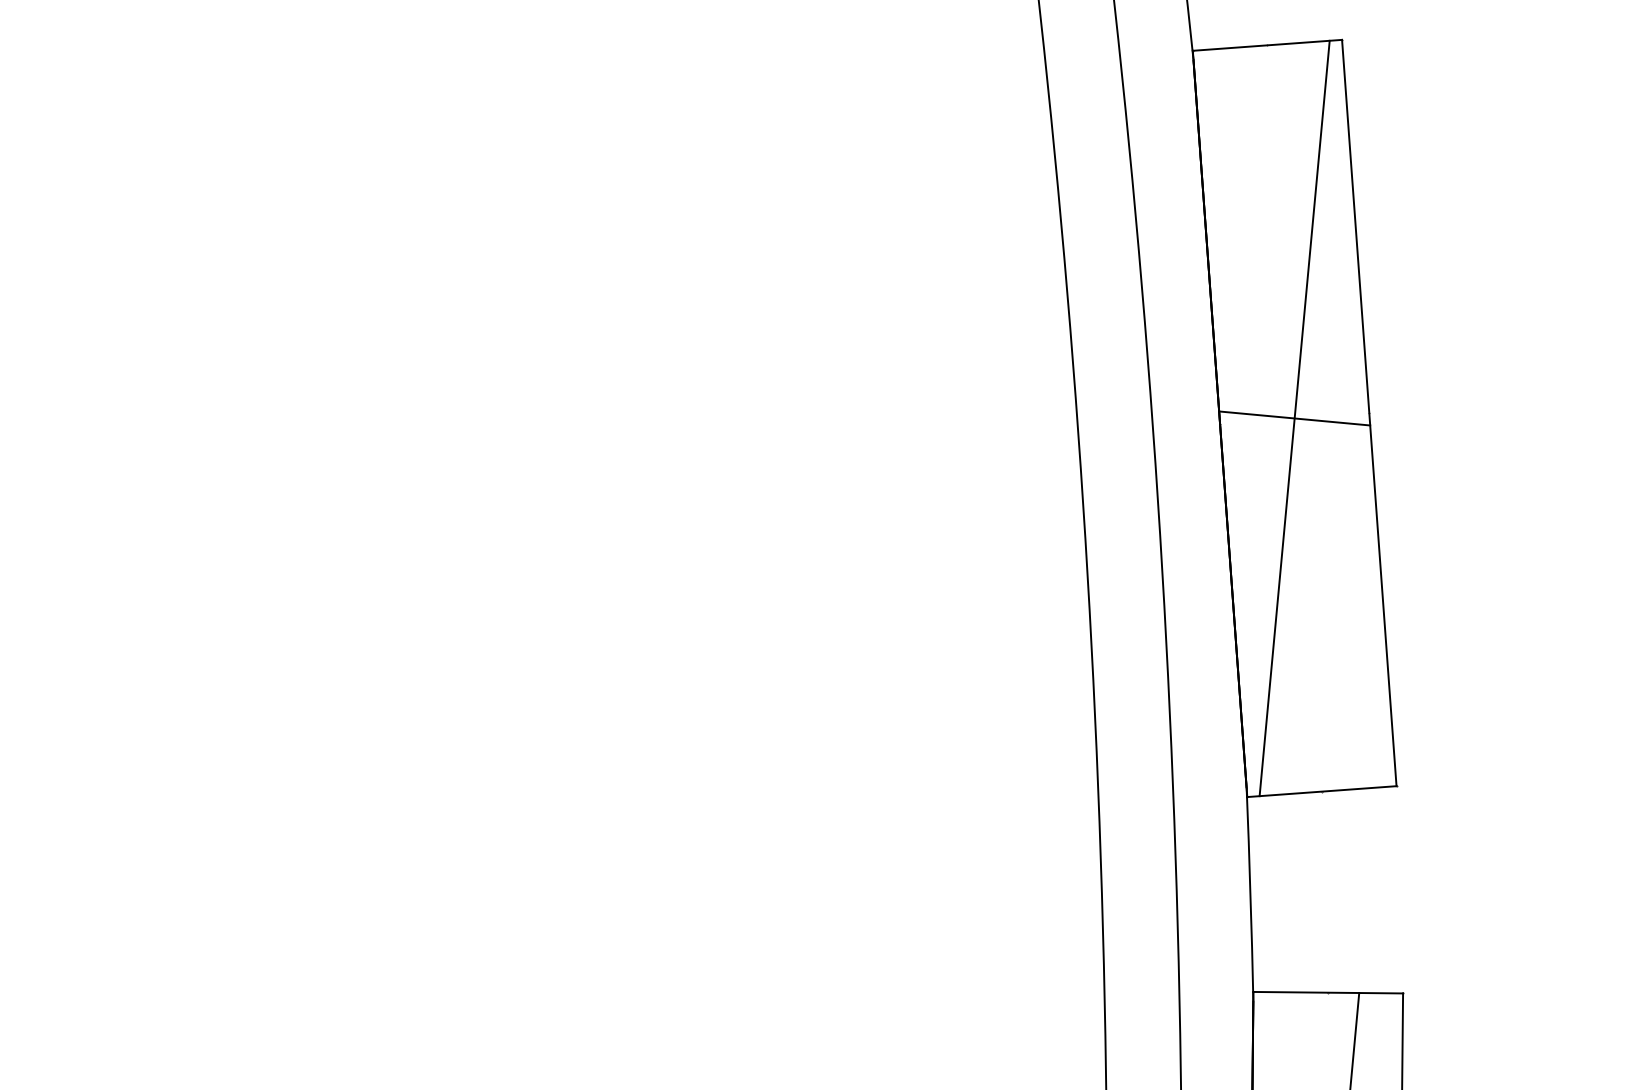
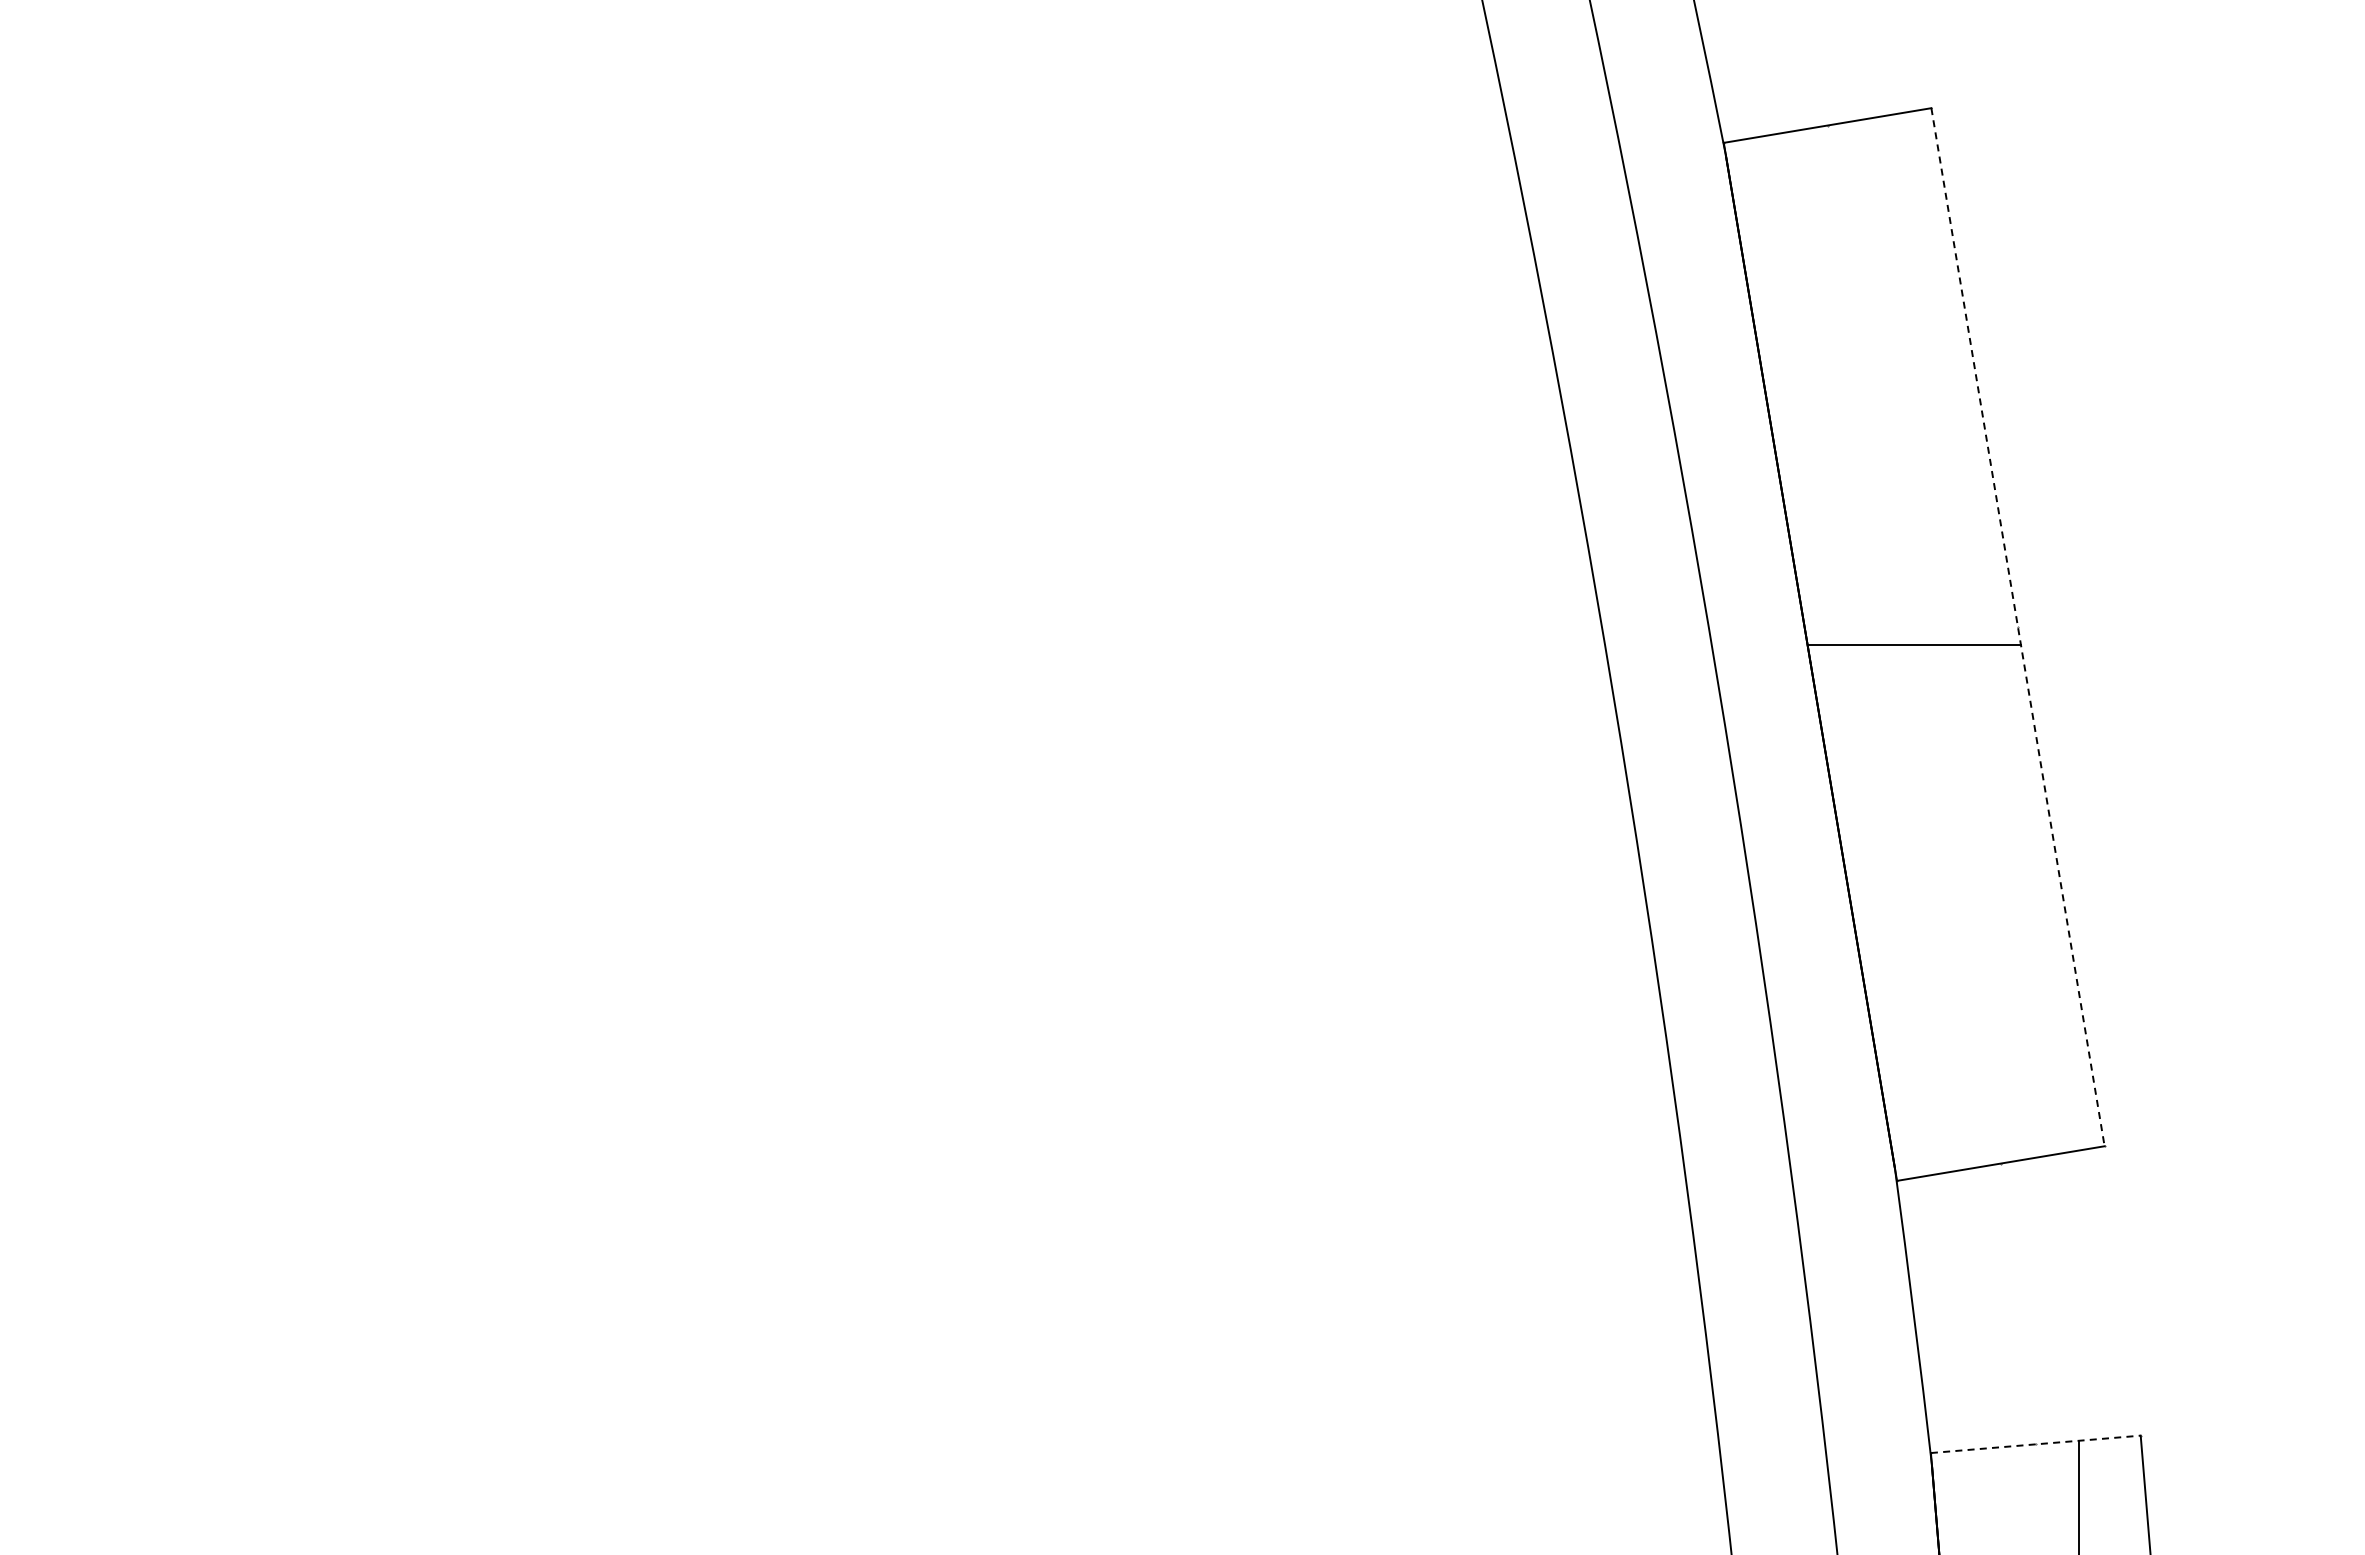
line: (1369, 413) -> (2018, 627), solid -> dashed
line: (1294, 418) -> (1914, 644), removed
line: (1328, 992) -> (2036, 1444), solid -> dashed

